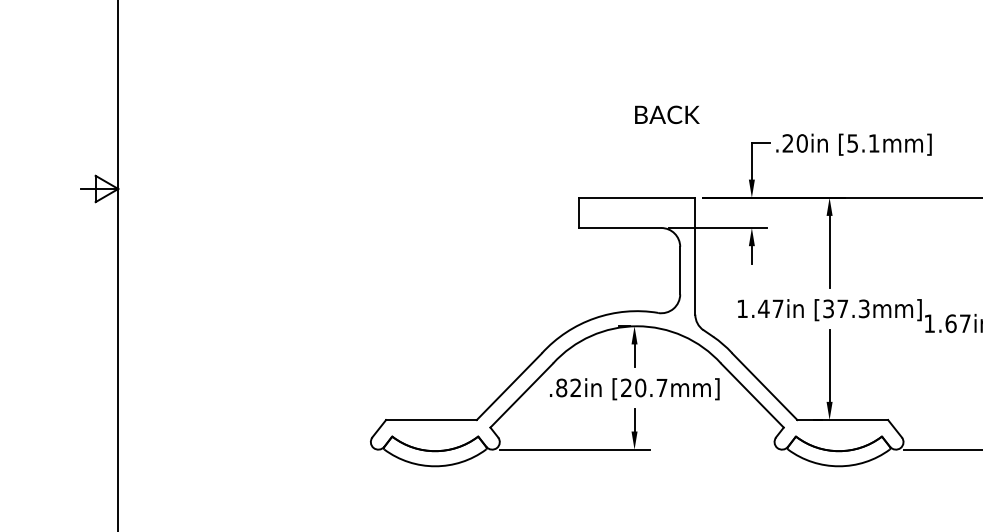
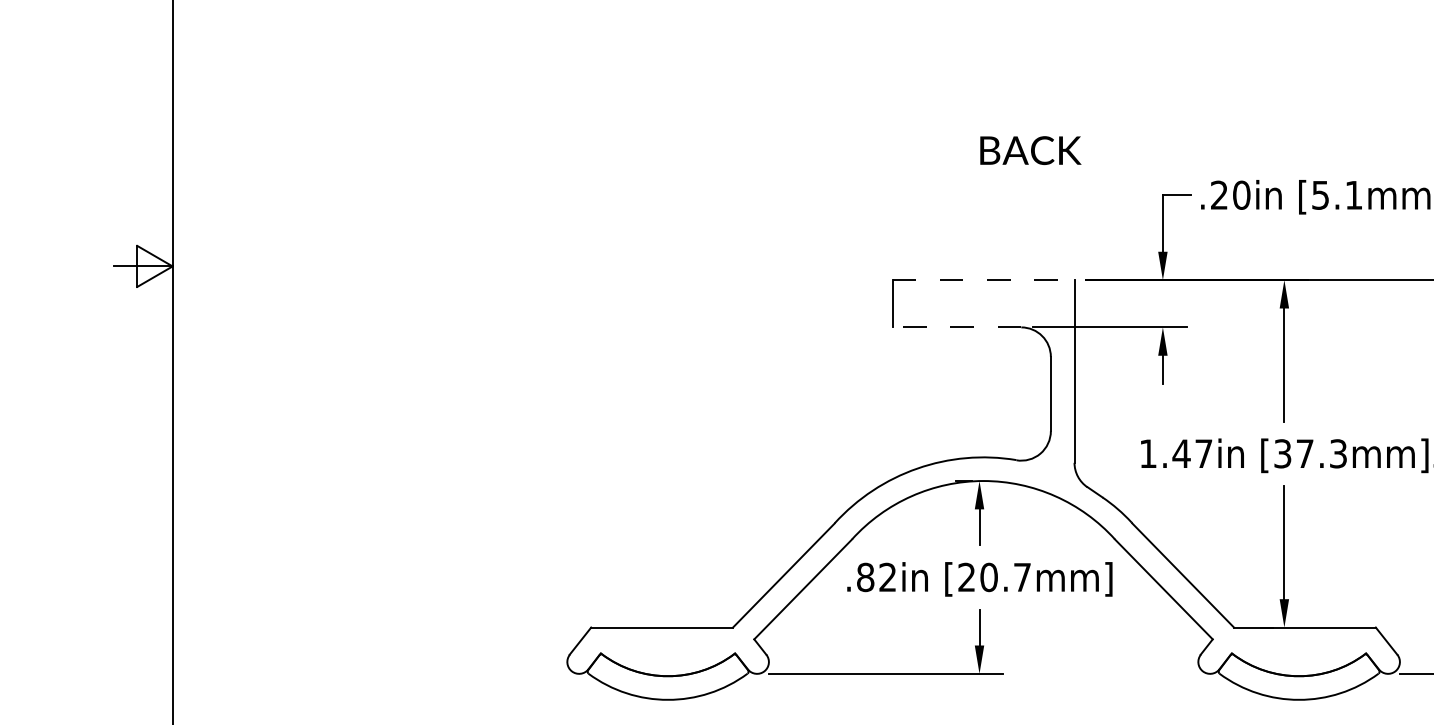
line: (637, 197) -> (984, 279), solid -> dashed
line: (619, 228) -> (955, 328), solid -> dashed

